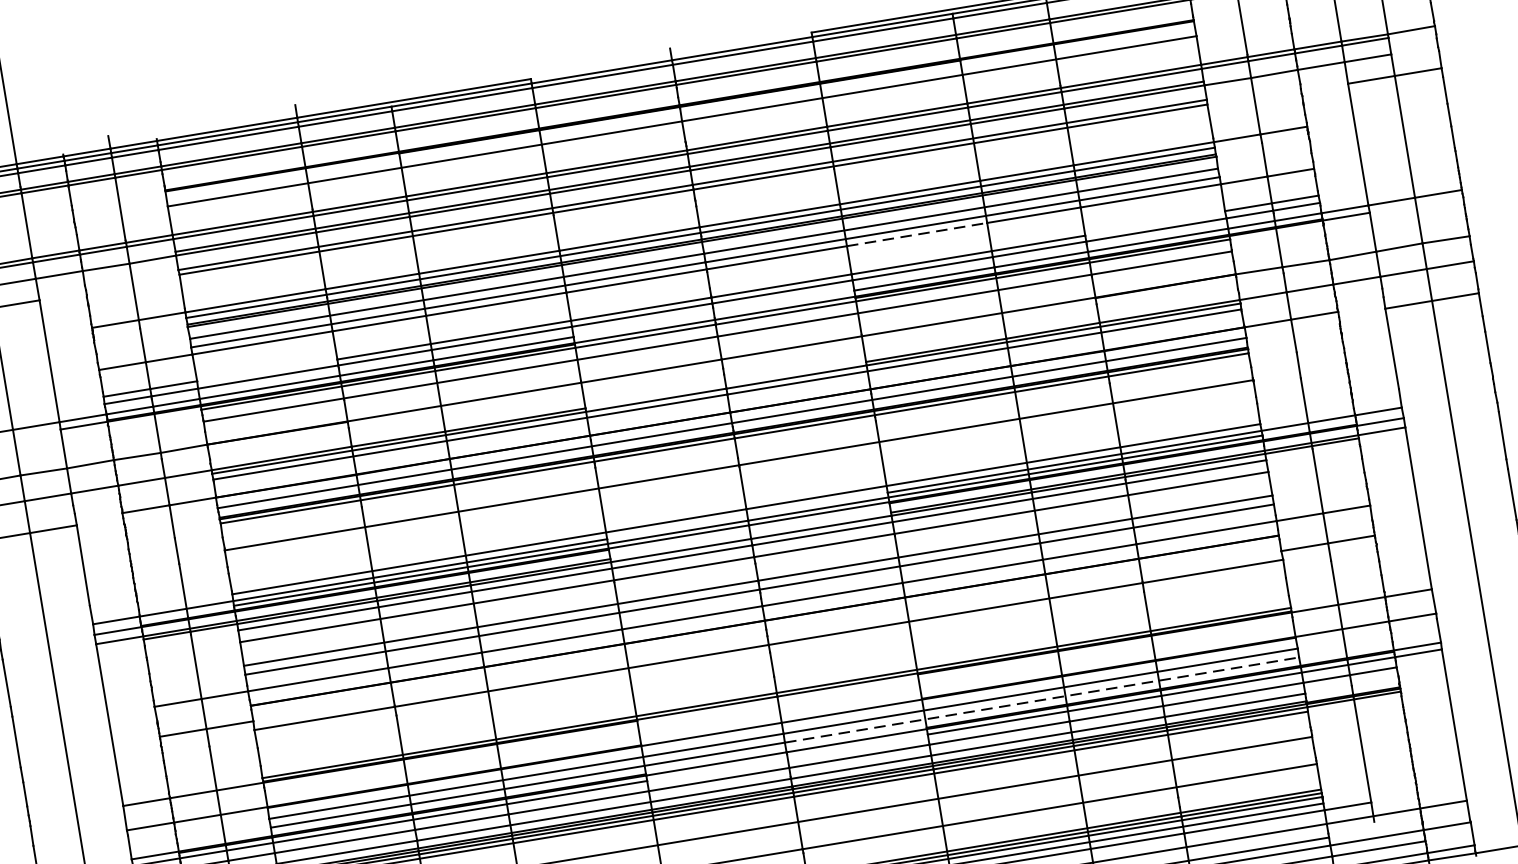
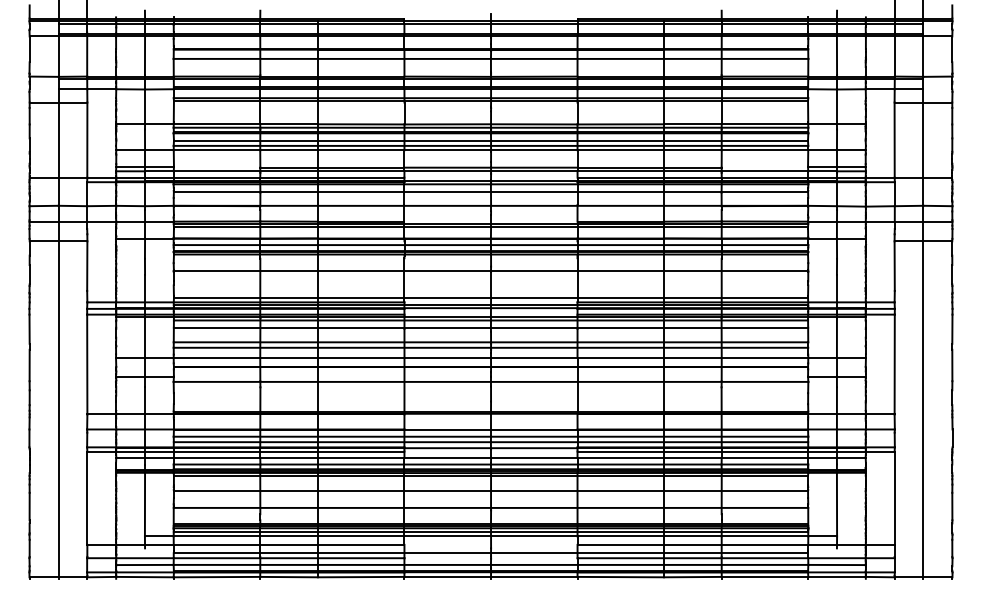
line: (918, 234) -> (621, 150), dashed -> solid
line: (1042, 700) -> (649, 442), dashed -> solid

